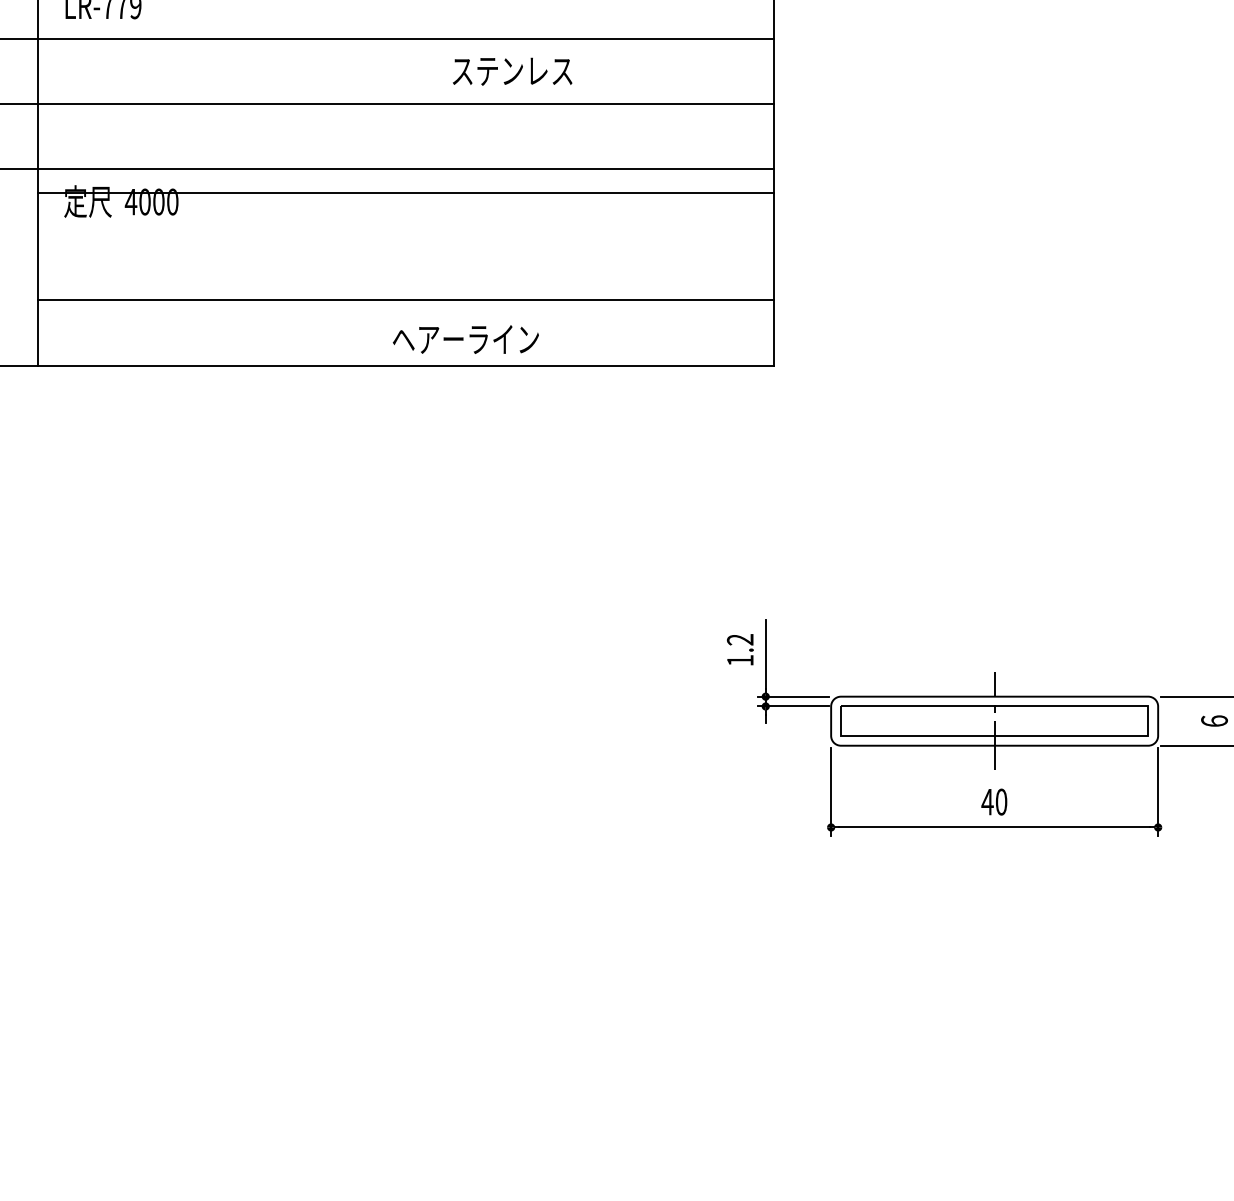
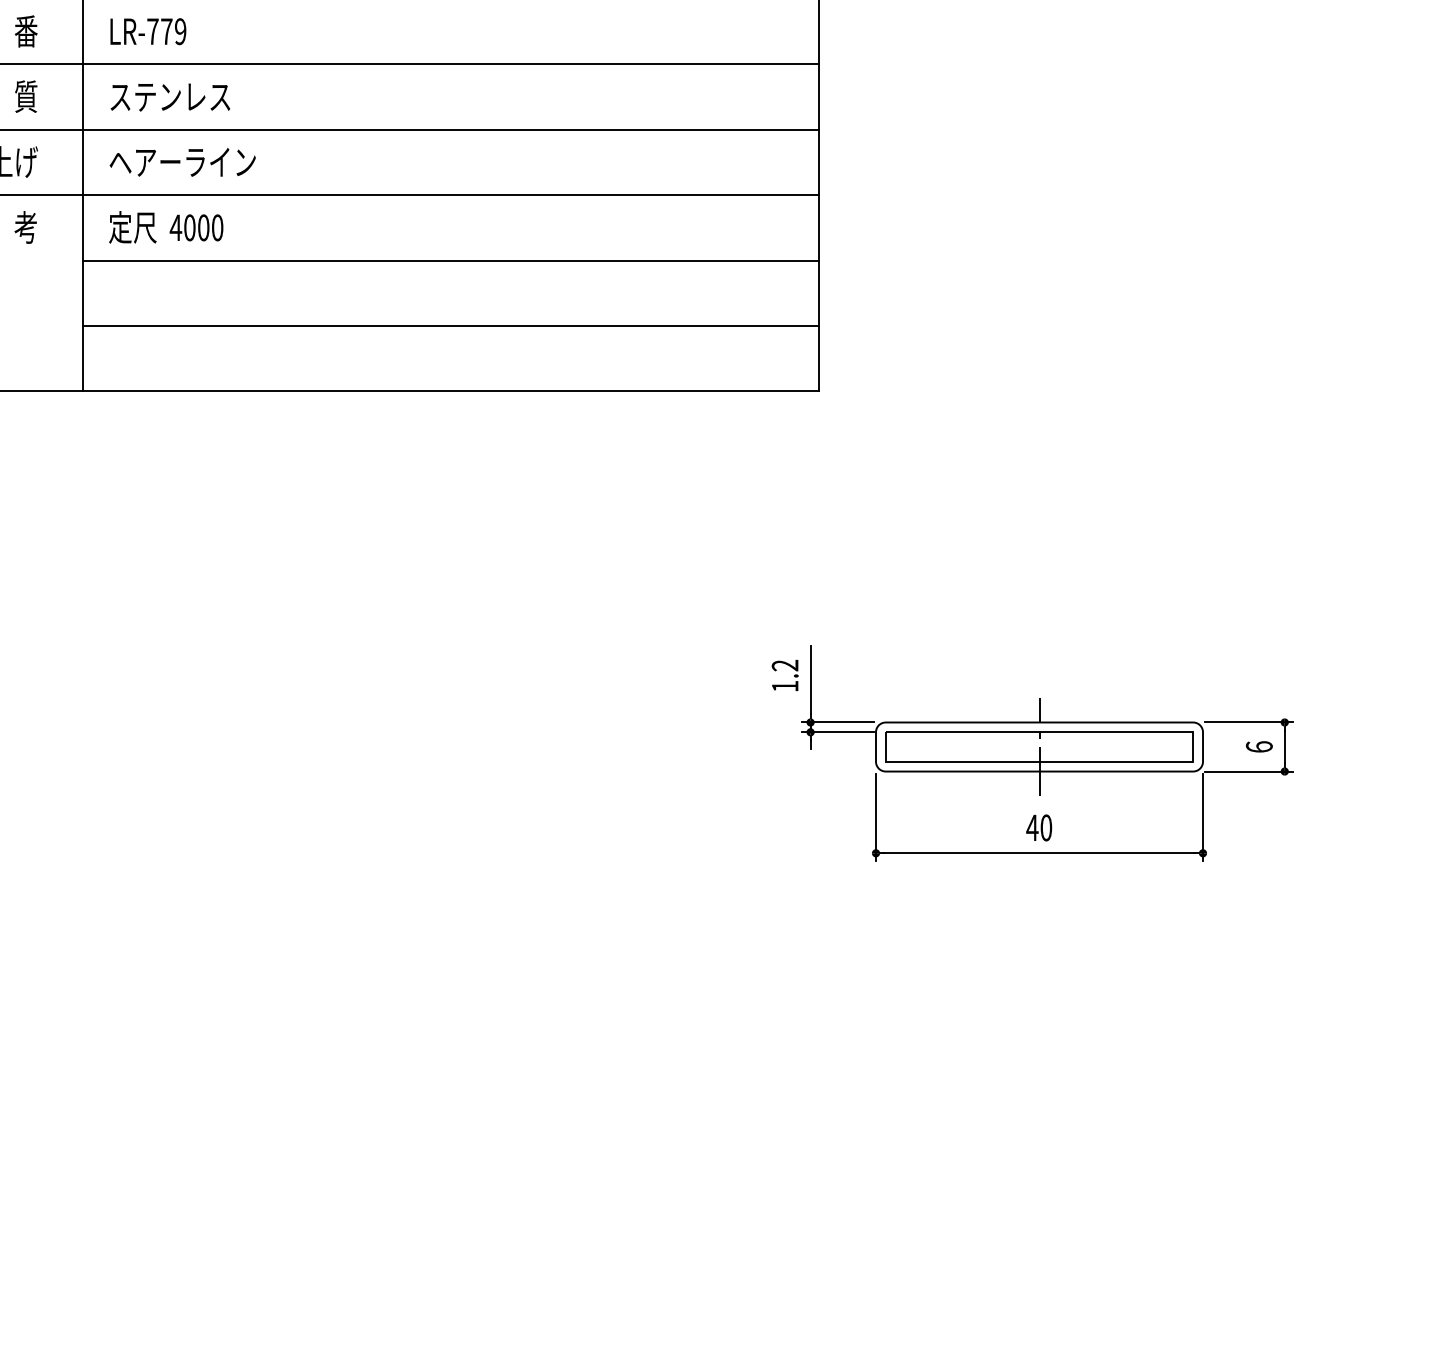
text: (512, 71) -> (170, 97), moved
line: (405, 192) -> (450, 260), moved
text: (465, 339) -> (182, 162), moved

